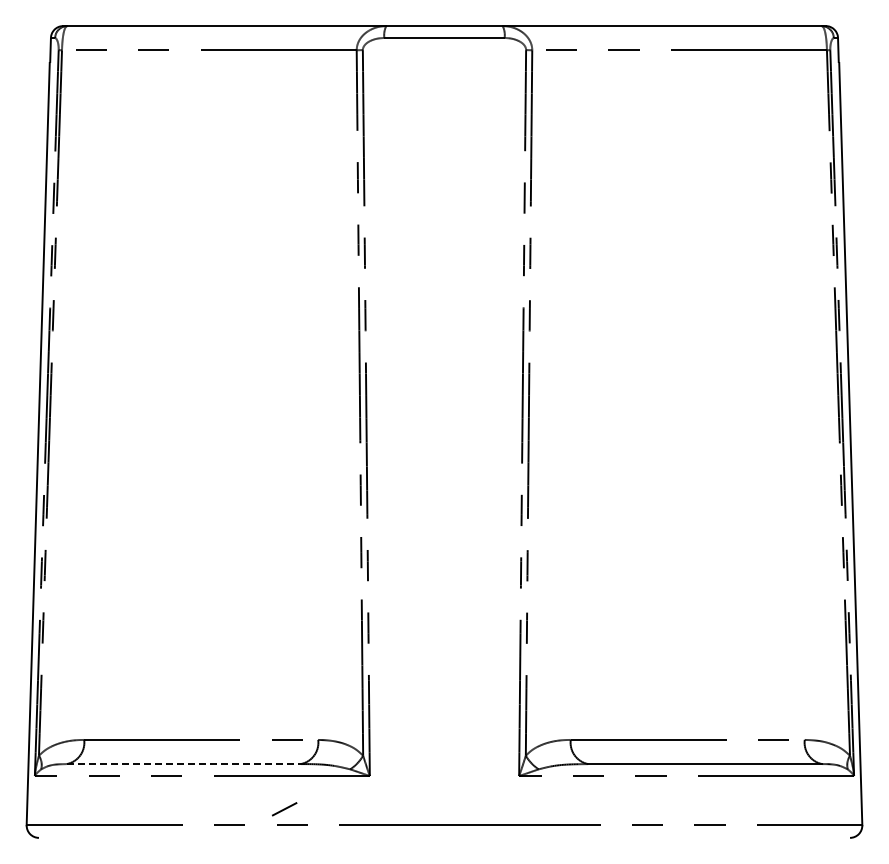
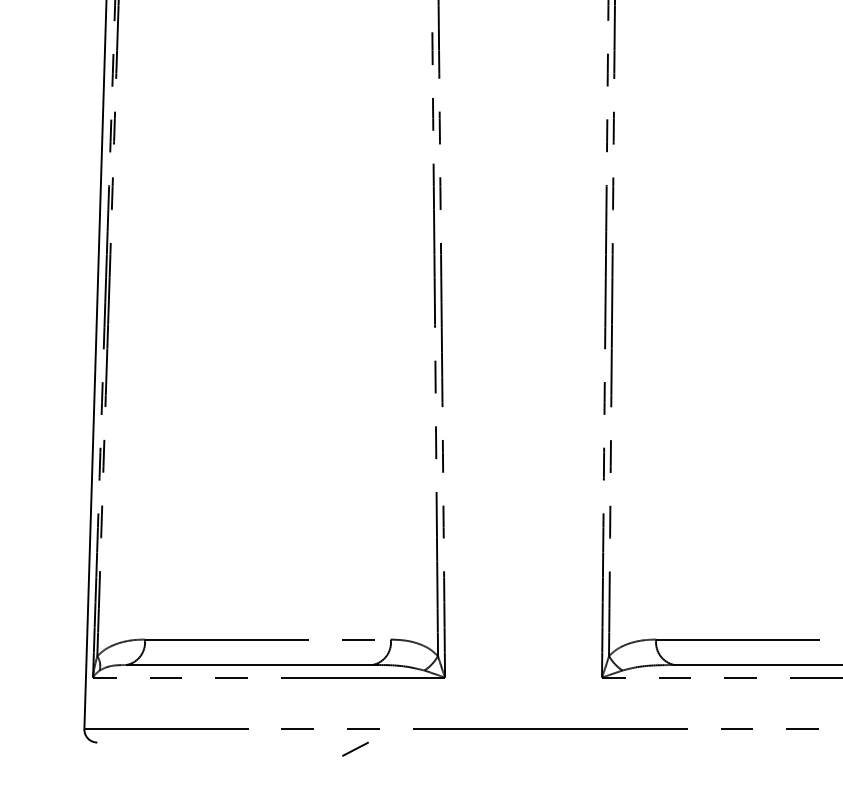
line: (184, 764) -> (250, 665), dashed -> solid
line: (284, 809) -> (355, 749), moved

